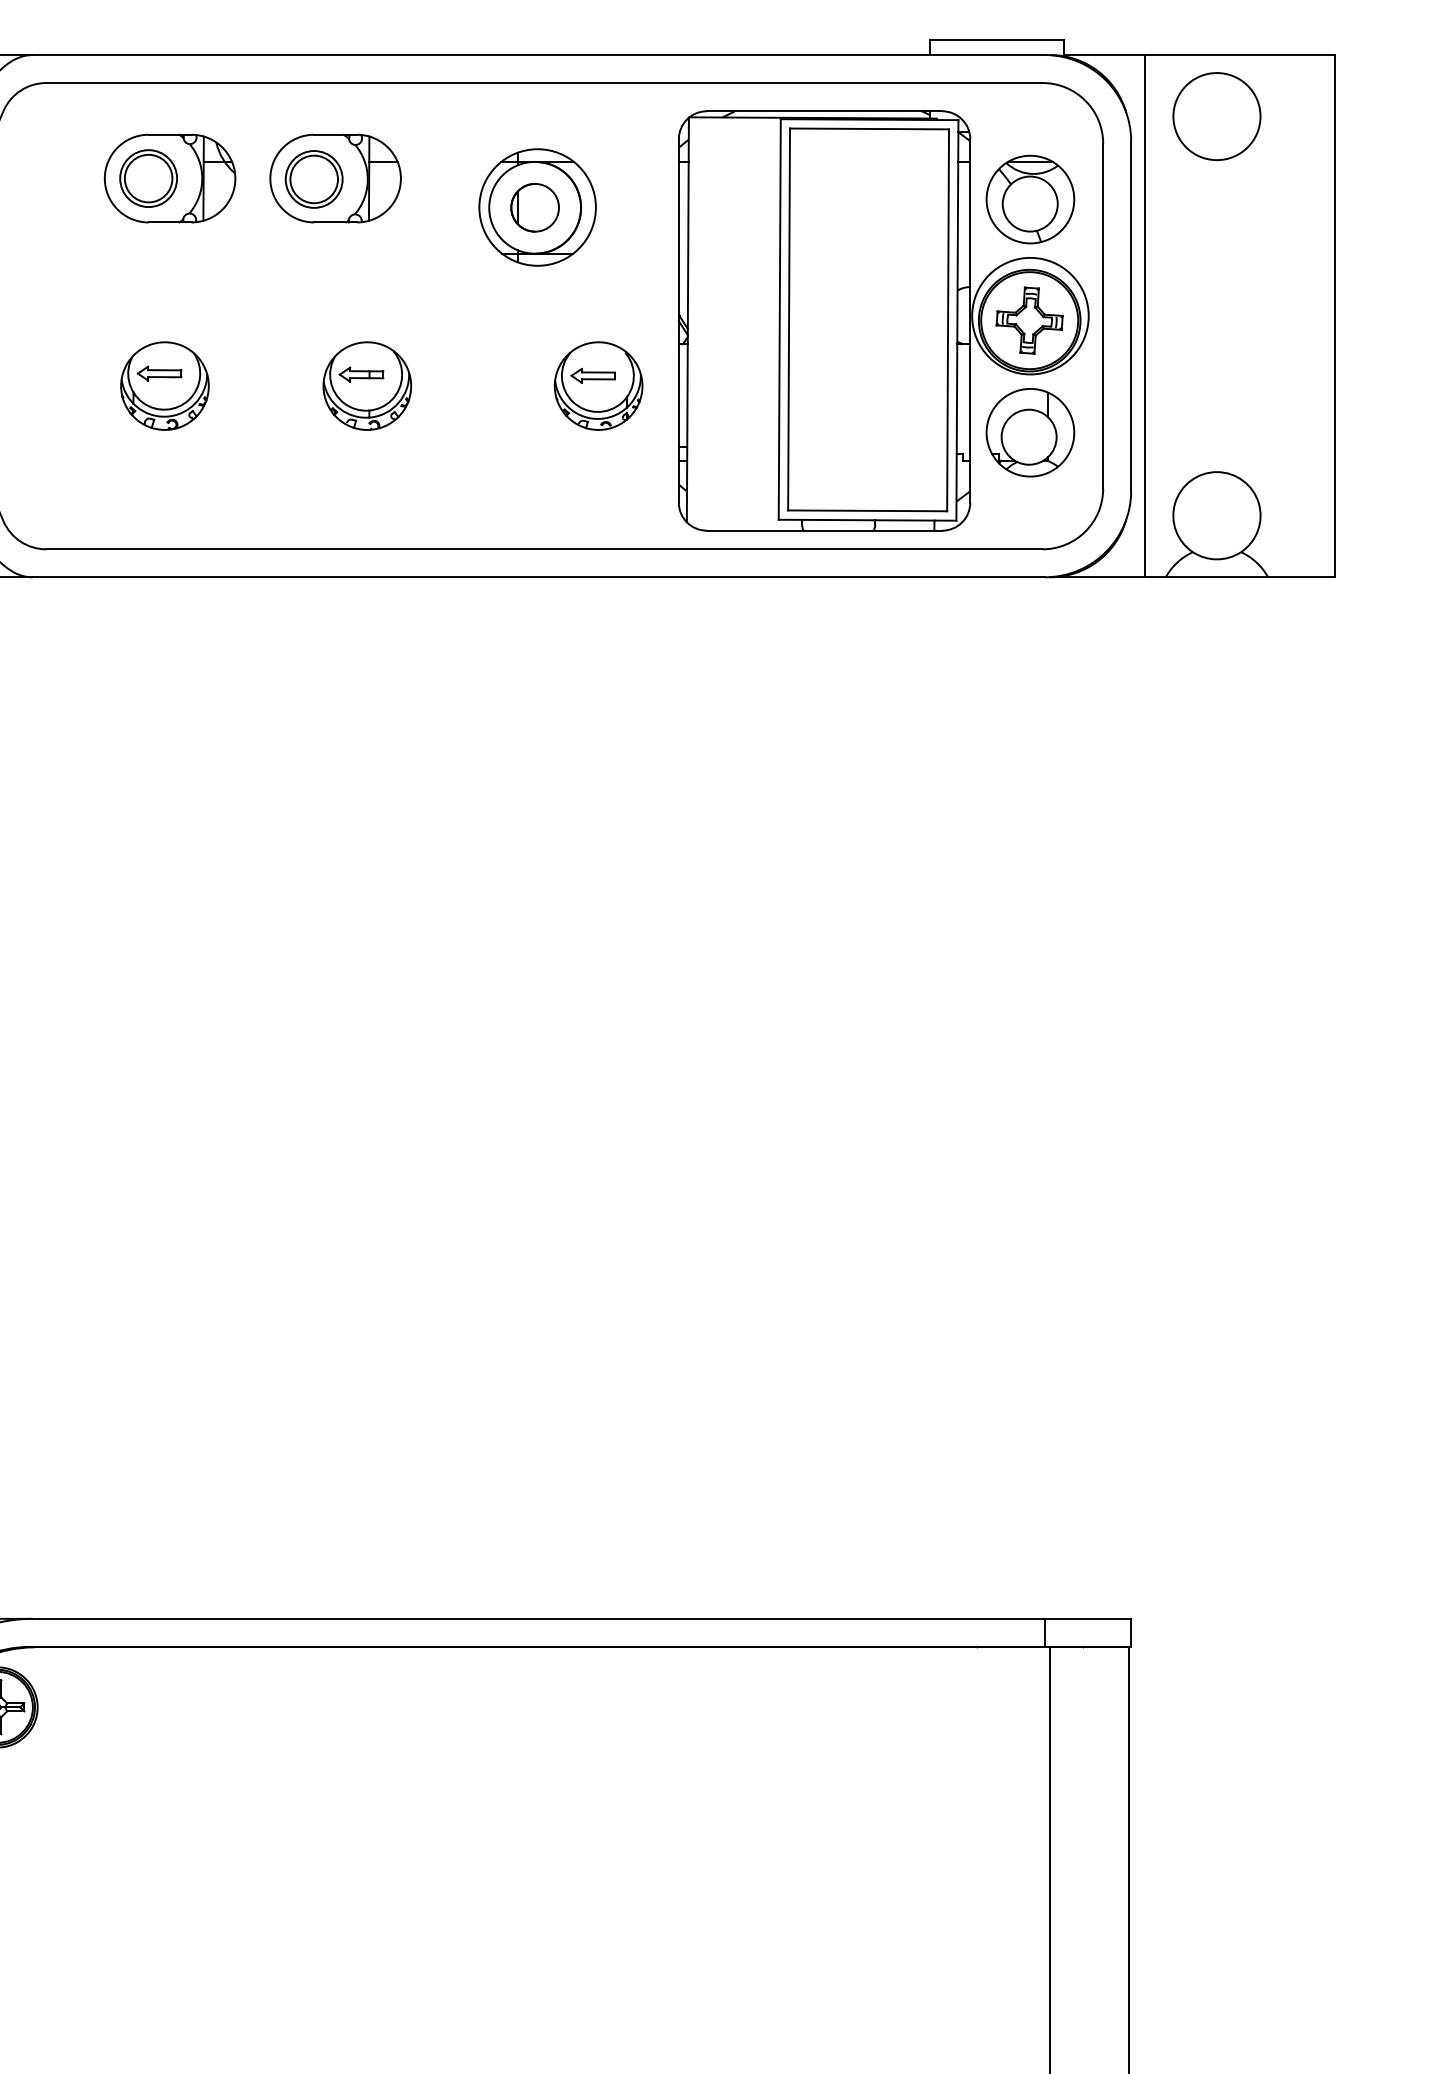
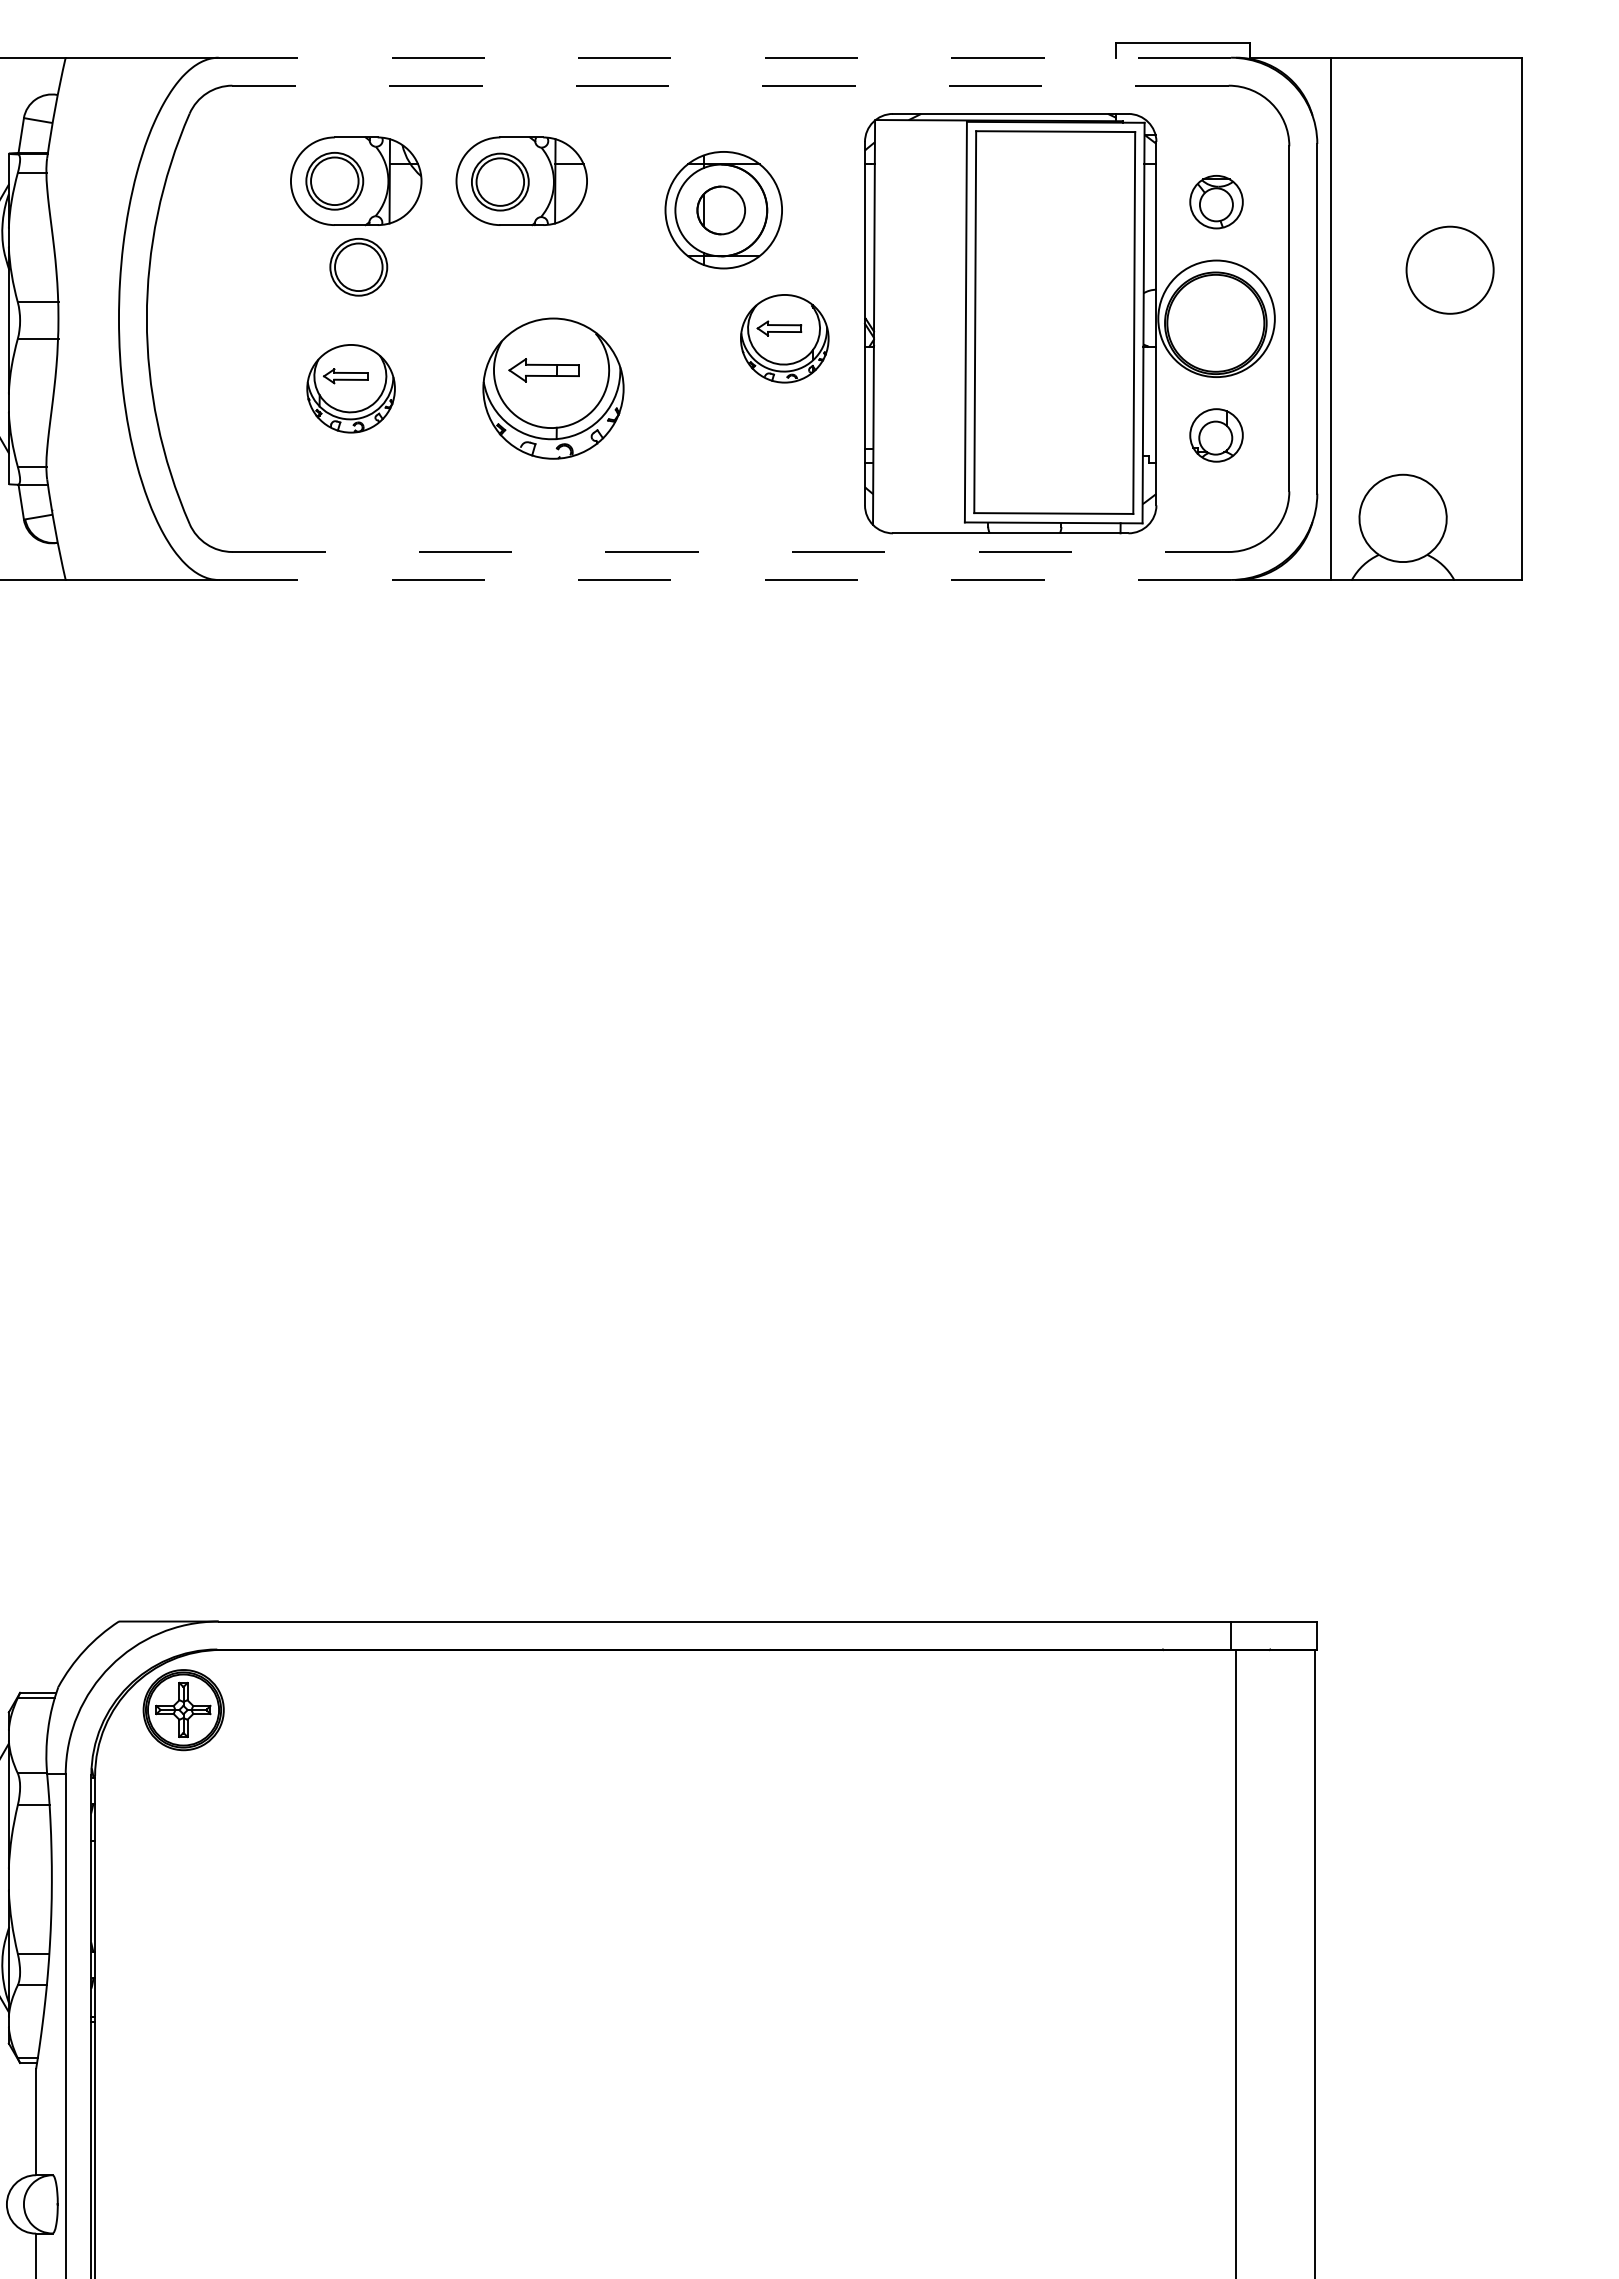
line: (538, 54) -> (724, 57), solid -> dashed
line: (544, 82) -> (730, 85), solid -> dashed
circle: (1216, 115) -> (1449, 269), moved
part: (1030, 198) -> (1216, 201), size x0.6
part: (172, 264) -> (358, 267), added
part: (1029, 320) -> (1215, 323), removed
part: (367, 385) -> (553, 388), size x1.6
part: (598, 385) -> (784, 338), moved
part: (1030, 432) -> (1216, 435), size x0.6
line: (545, 549) -> (731, 552), solid -> dashed
line: (538, 576) -> (724, 579), solid -> dashed

